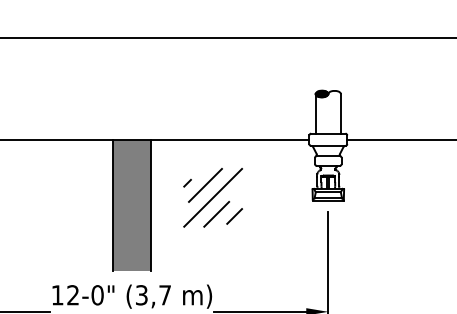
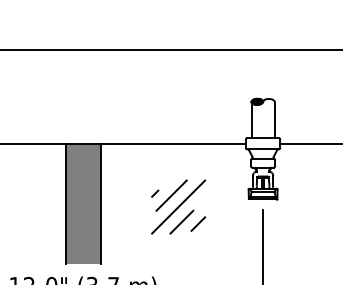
part: (212, 197) -> (178, 206), moved

